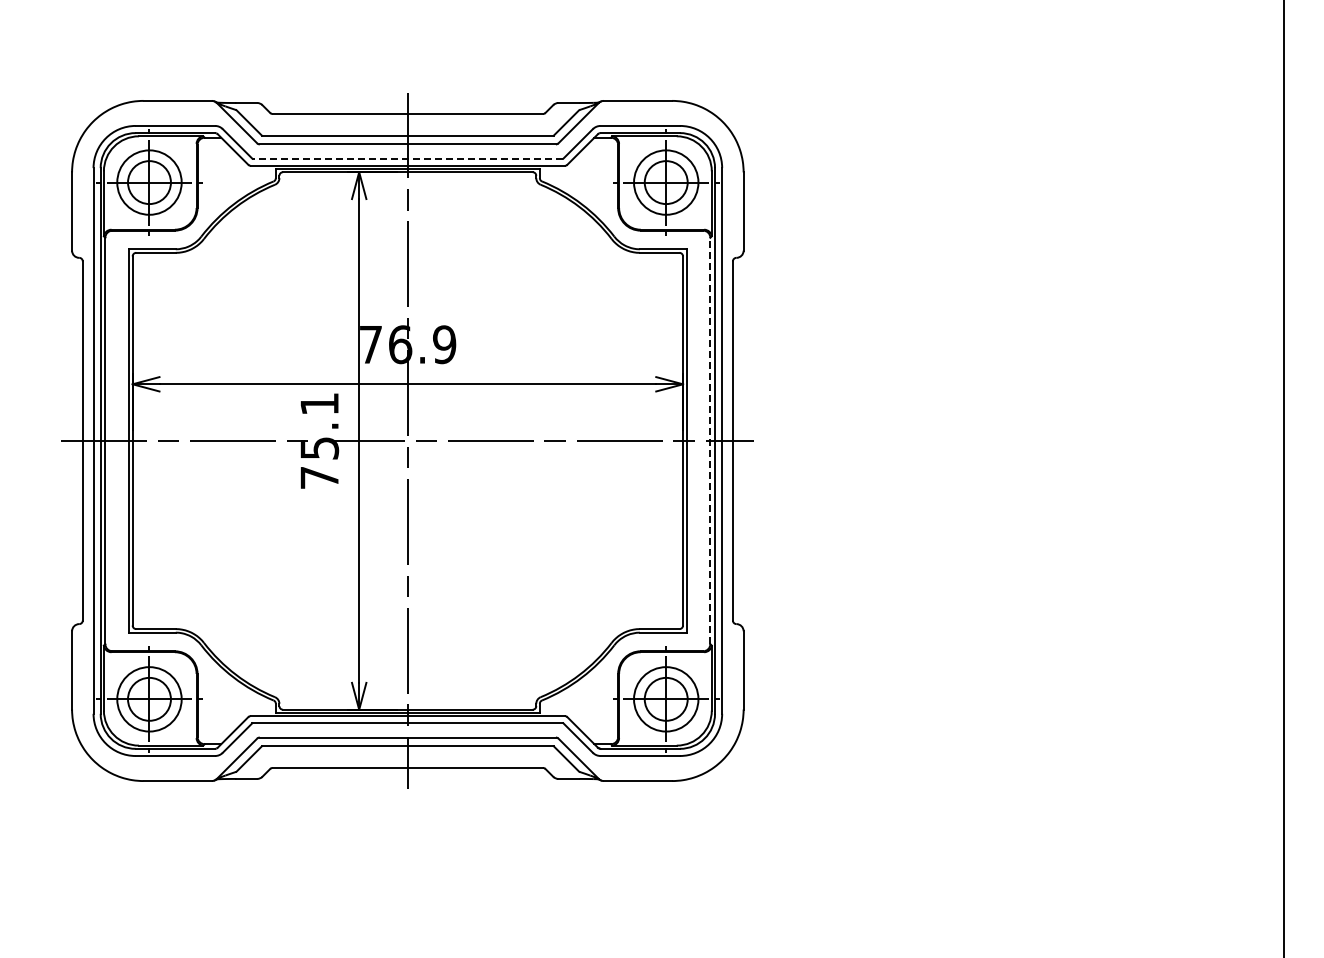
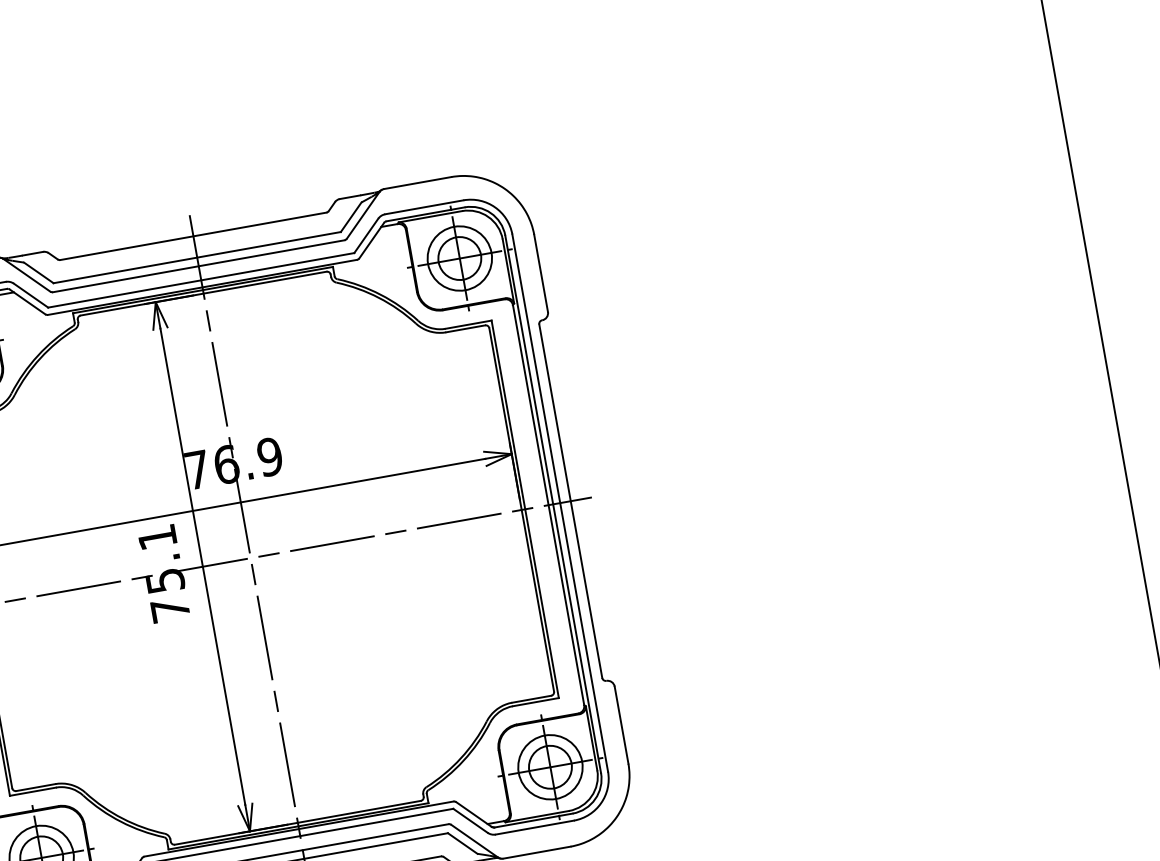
line: (407, 158) -> (200, 280), dashed -> solid
line: (710, 440) -> (548, 504), dashed -> solid

